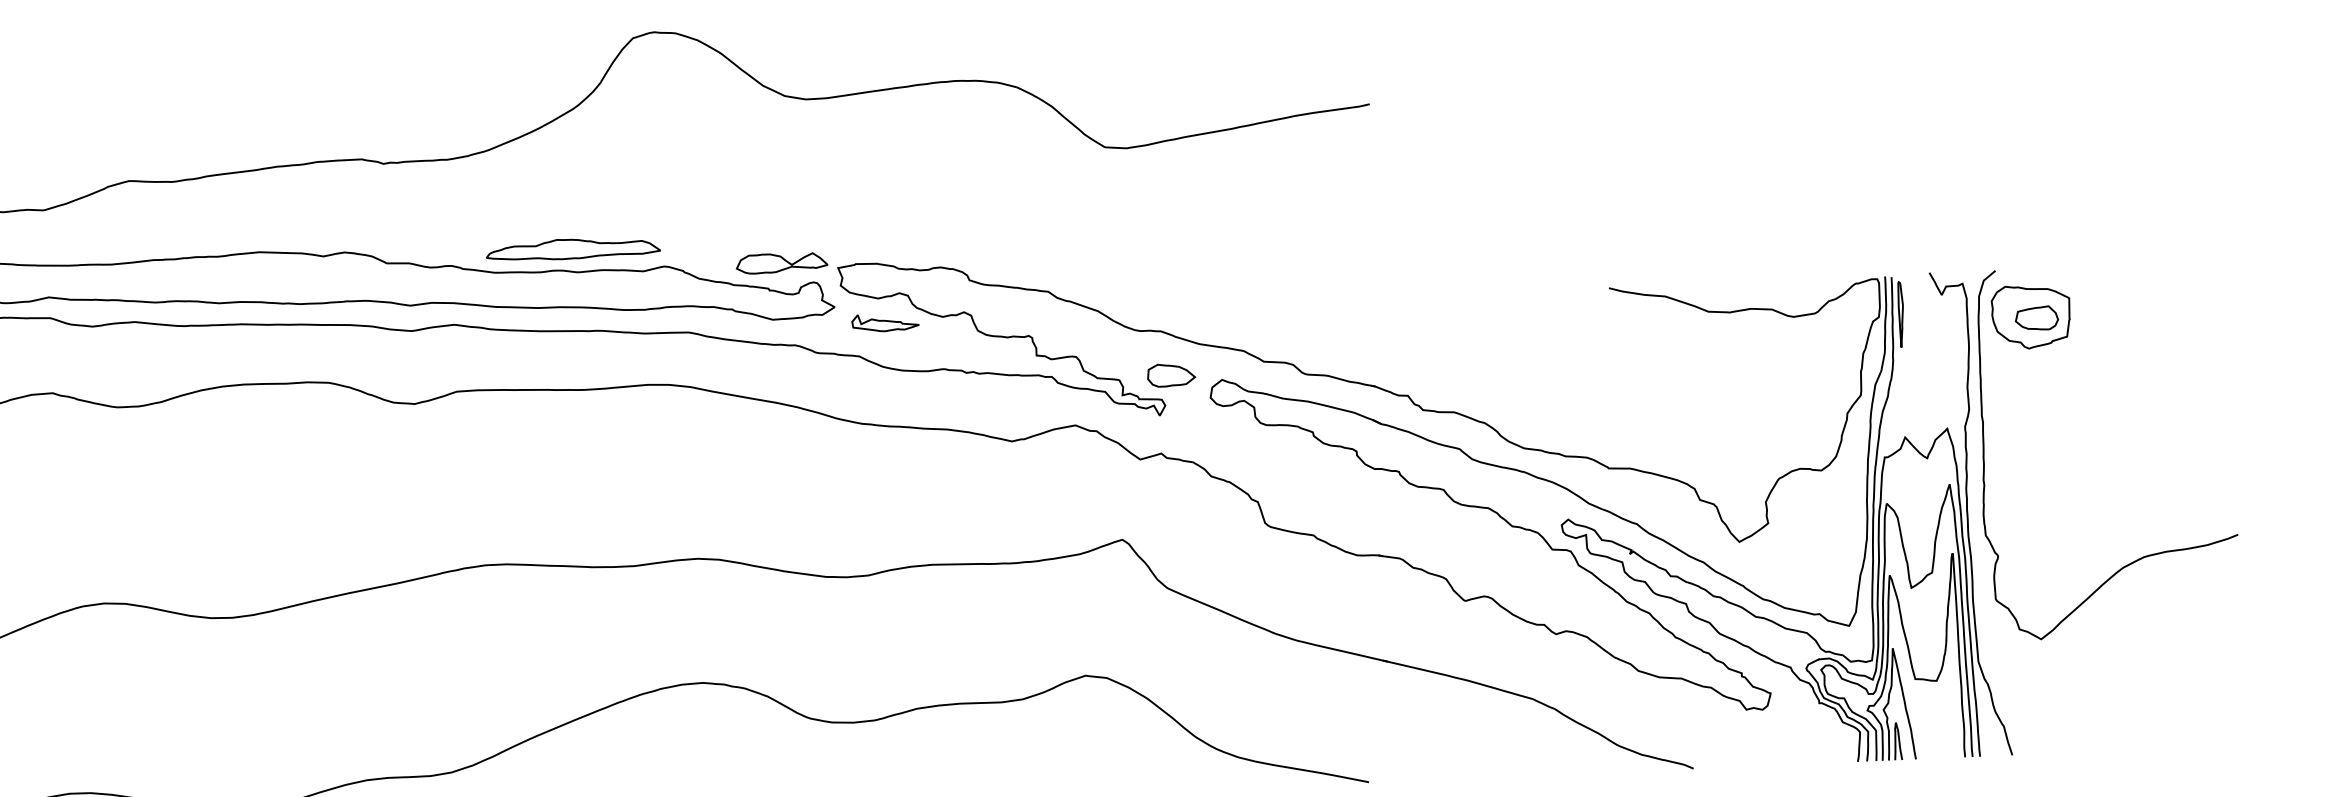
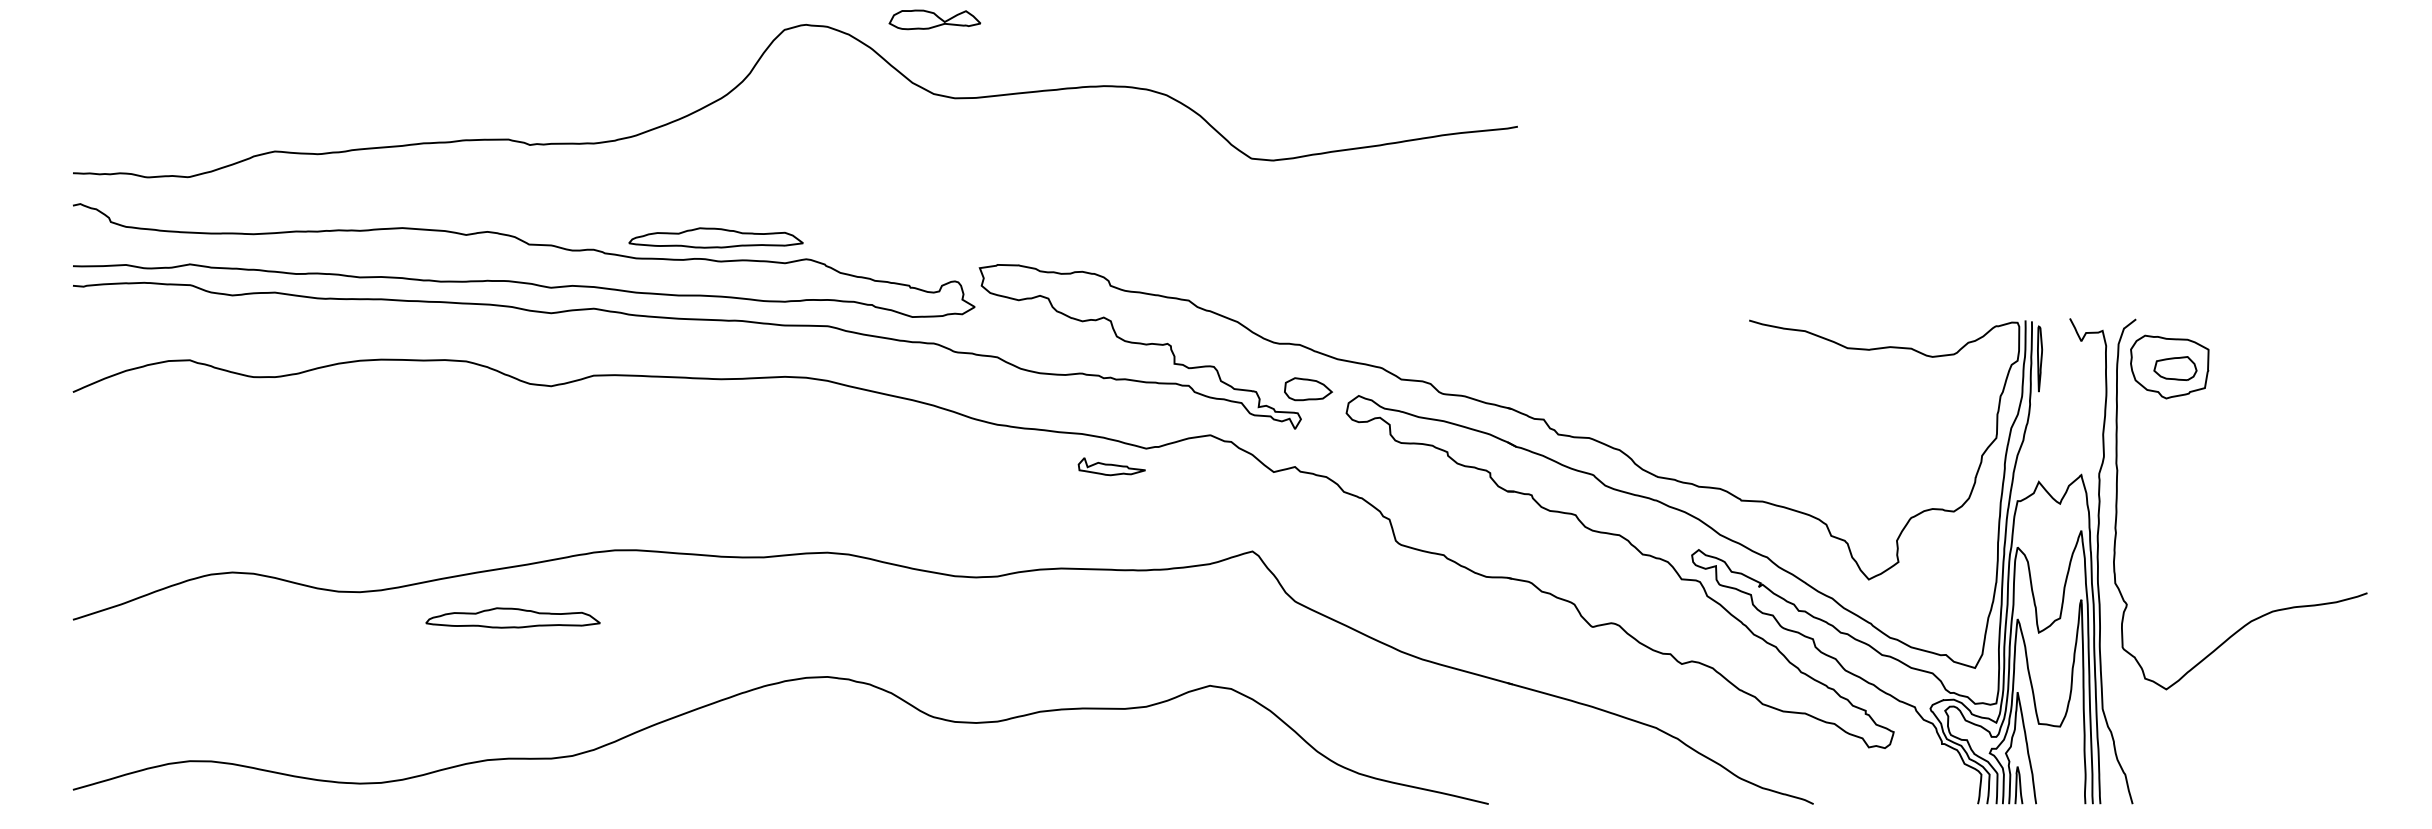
part: (781, 262) -> (934, 19), moved
part: (885, 322) -> (1111, 466), moved
part: (385, 636) -> (512, 617), added

